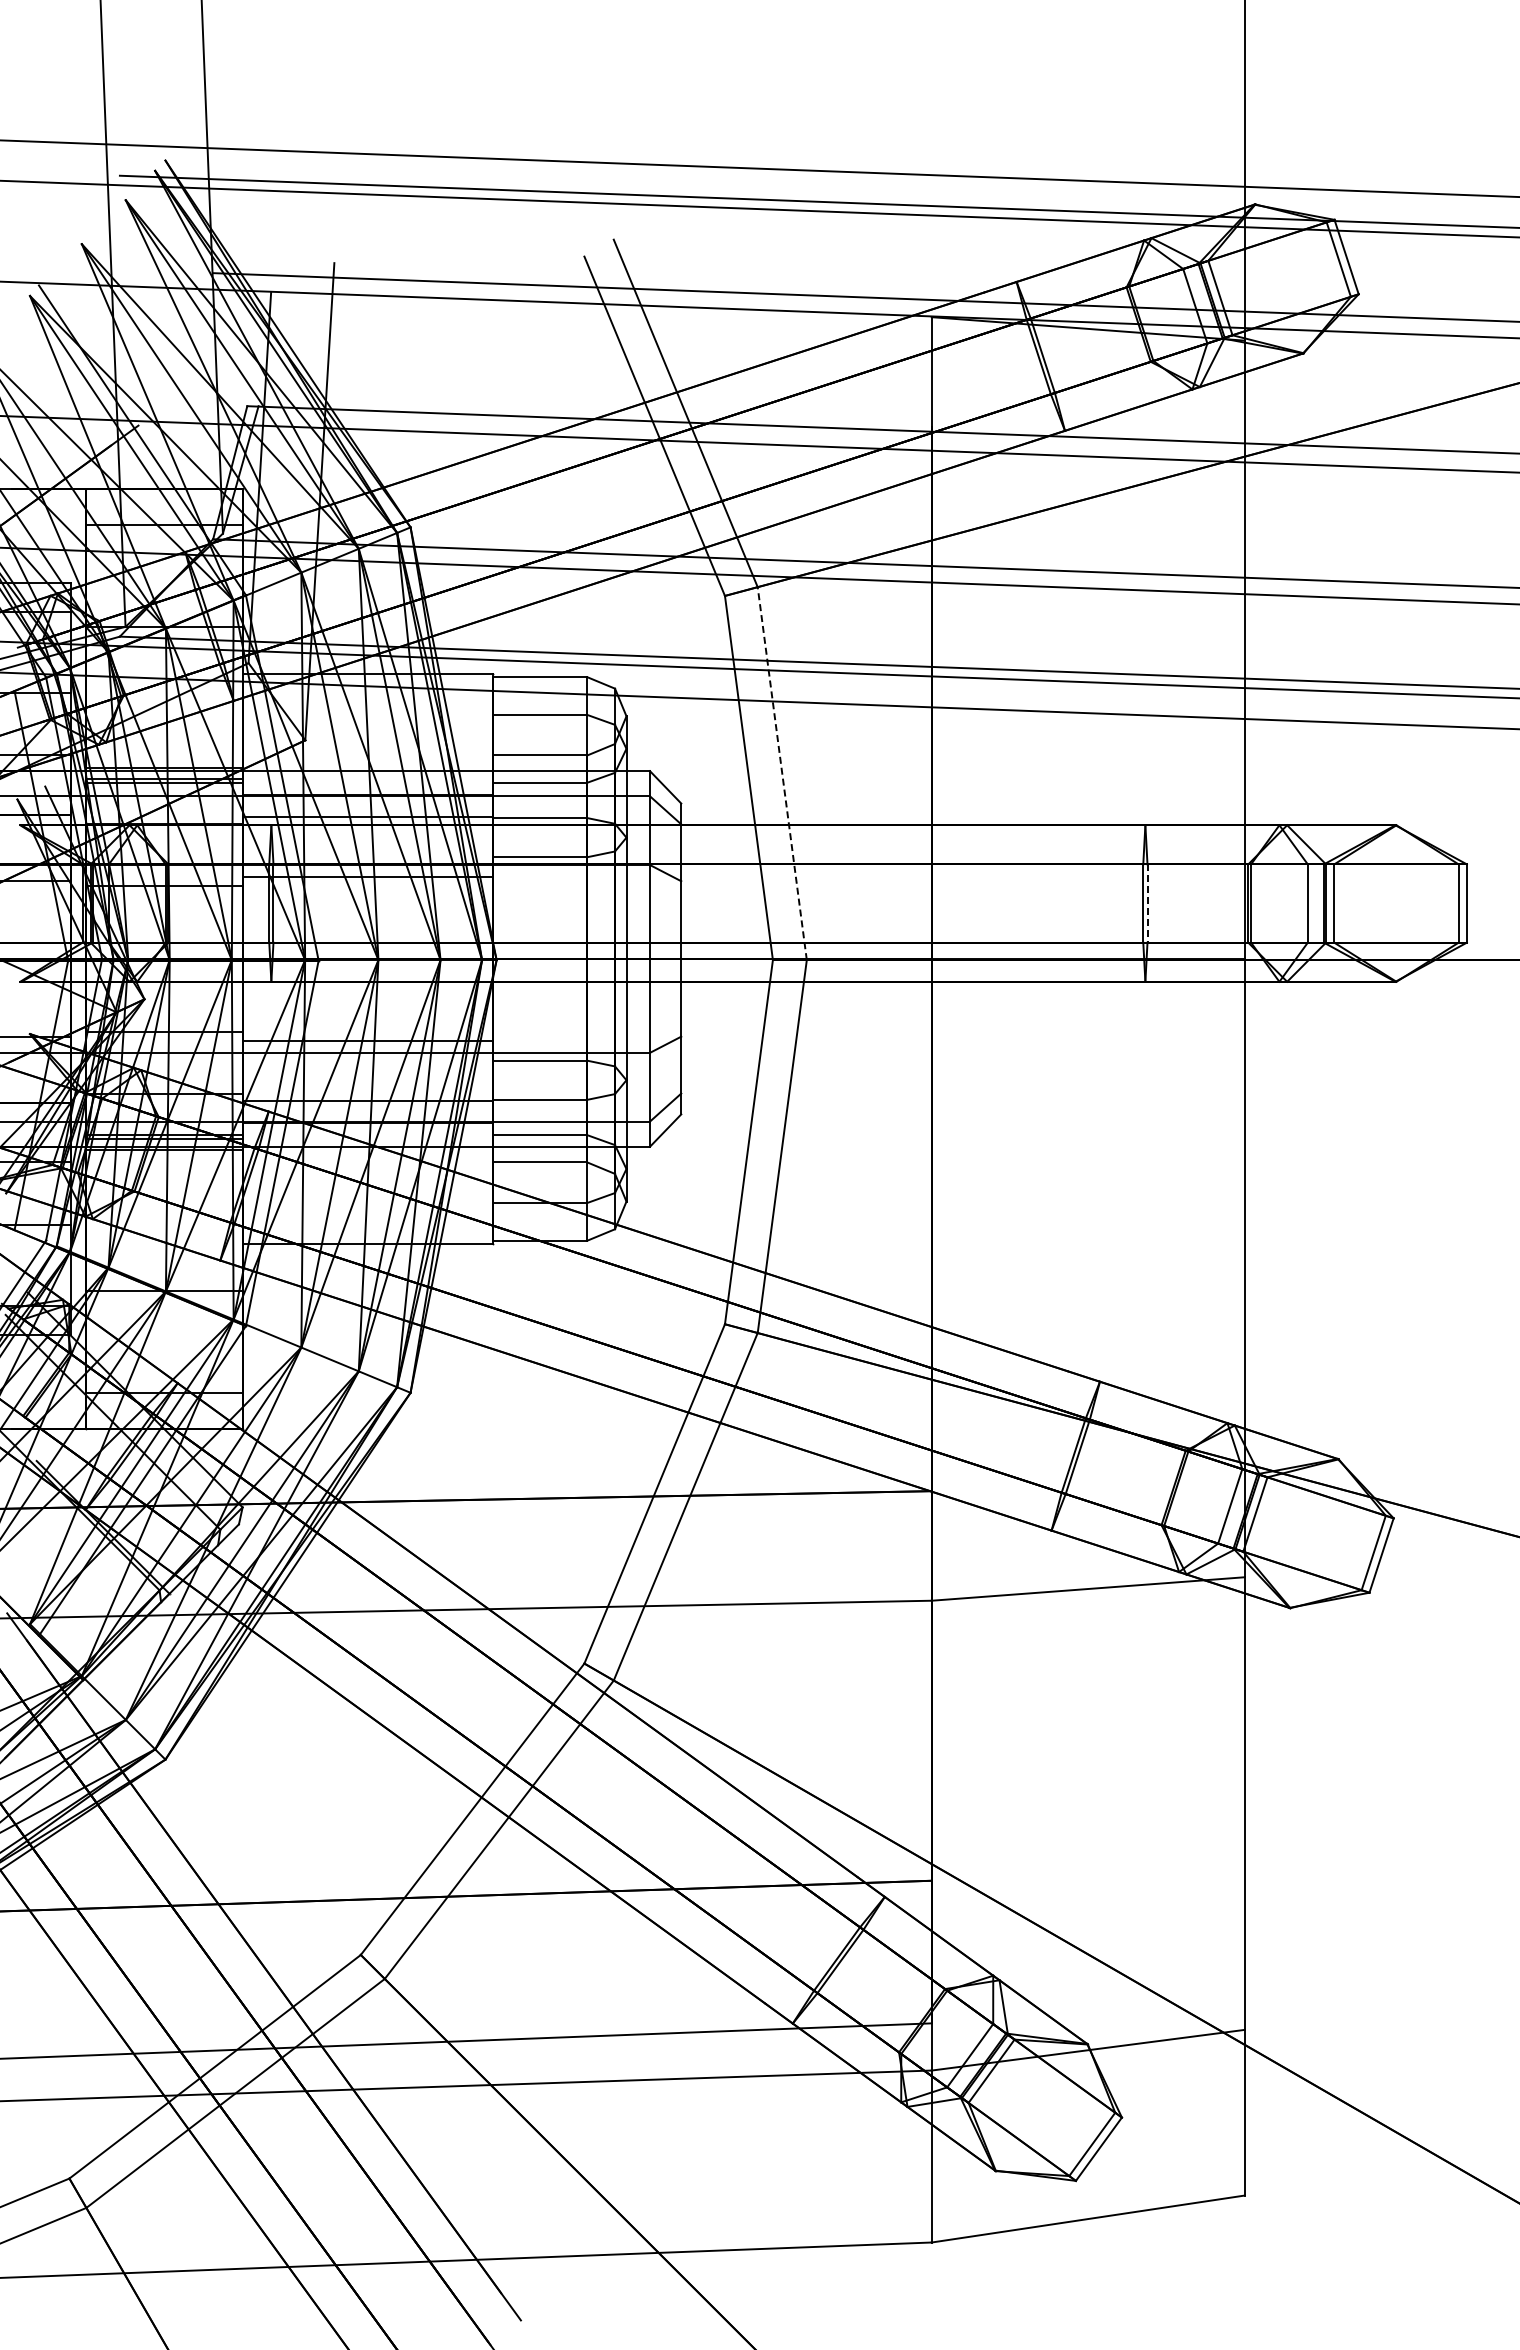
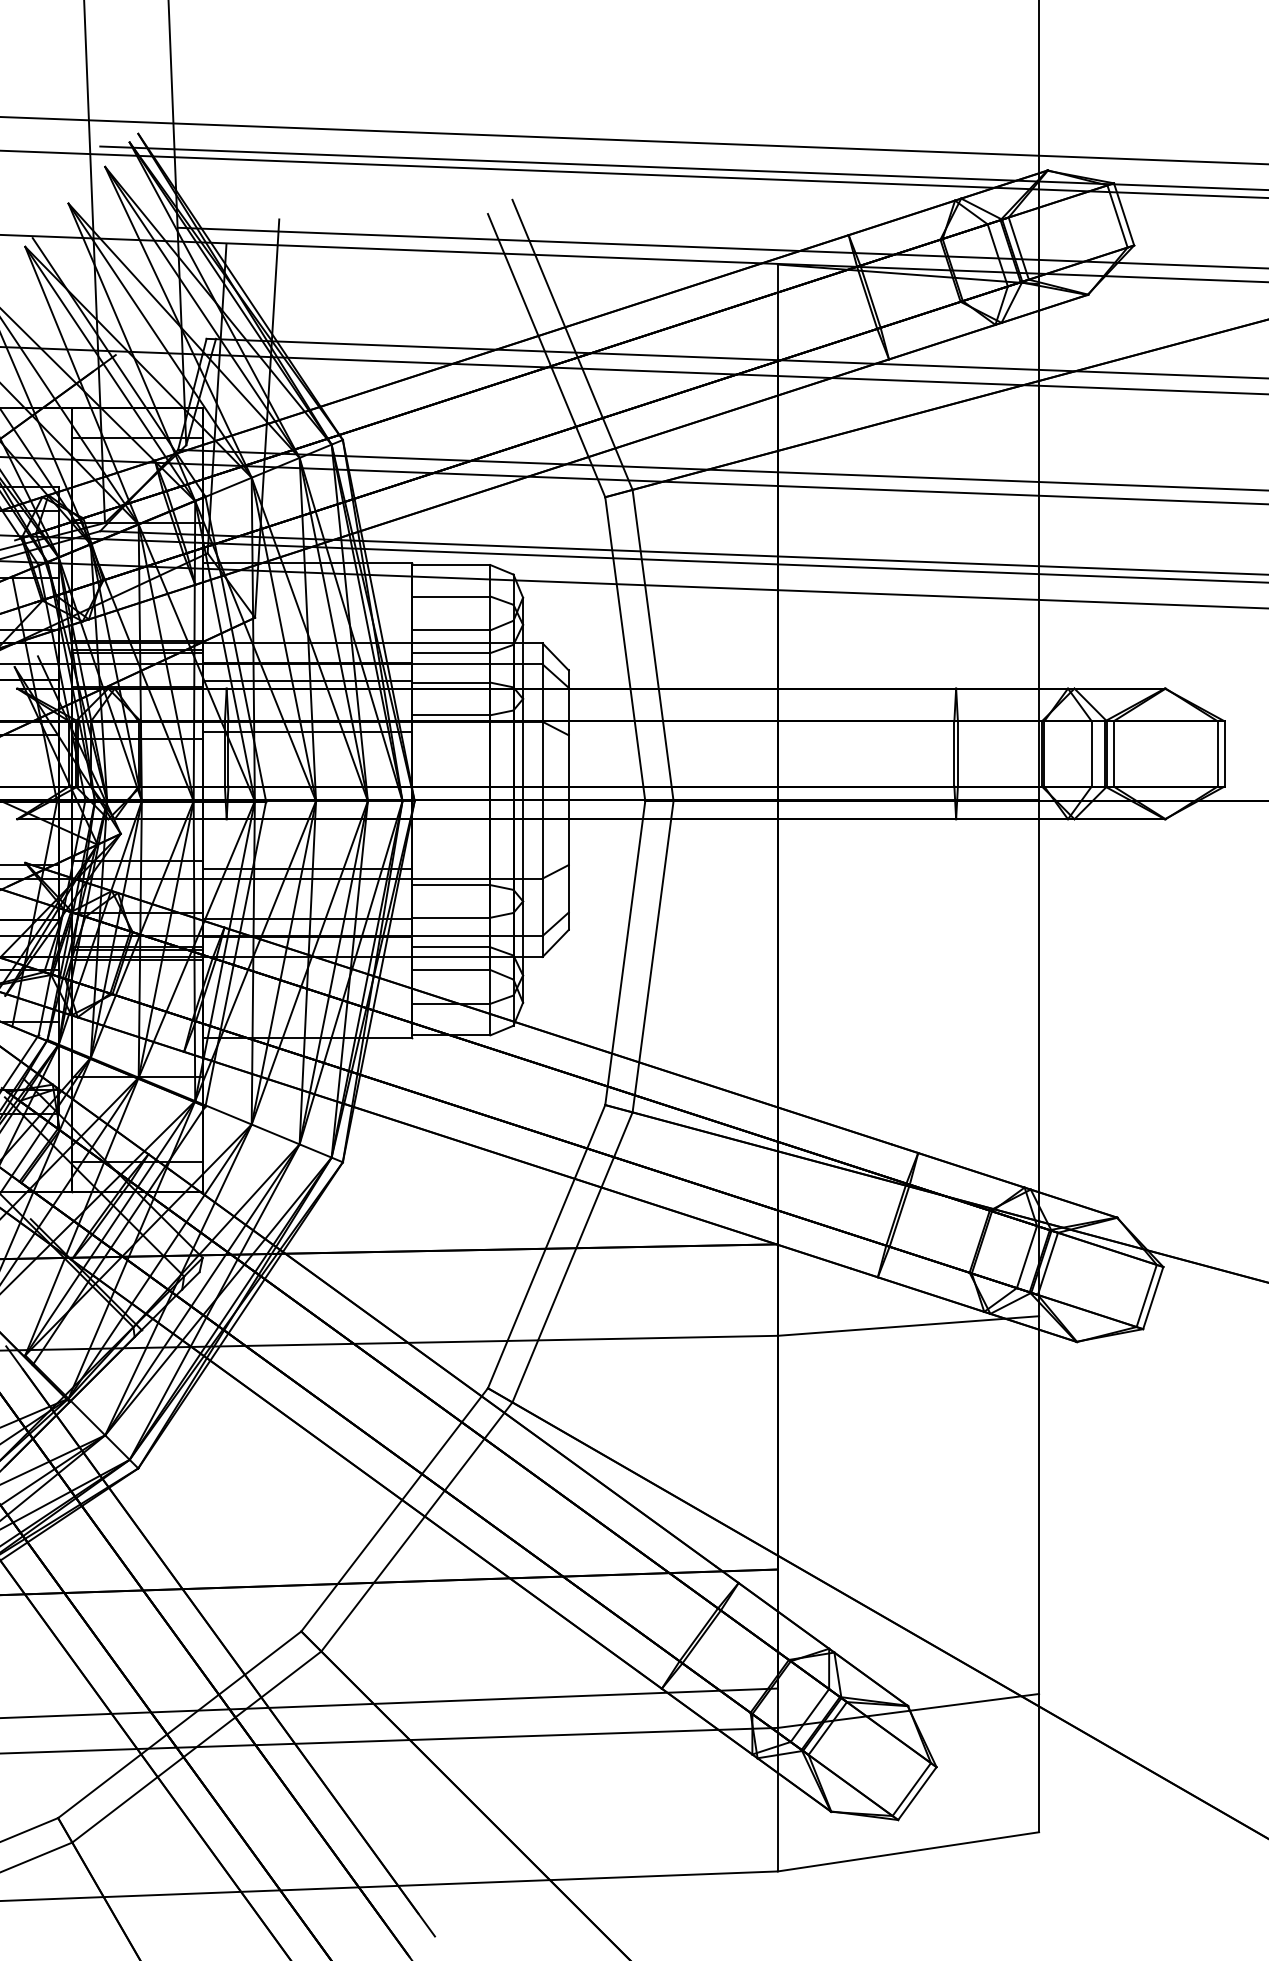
line: (782, 773) -> (653, 645), dashed -> solid
line: (1147, 904) -> (957, 754), dashed -> solid

